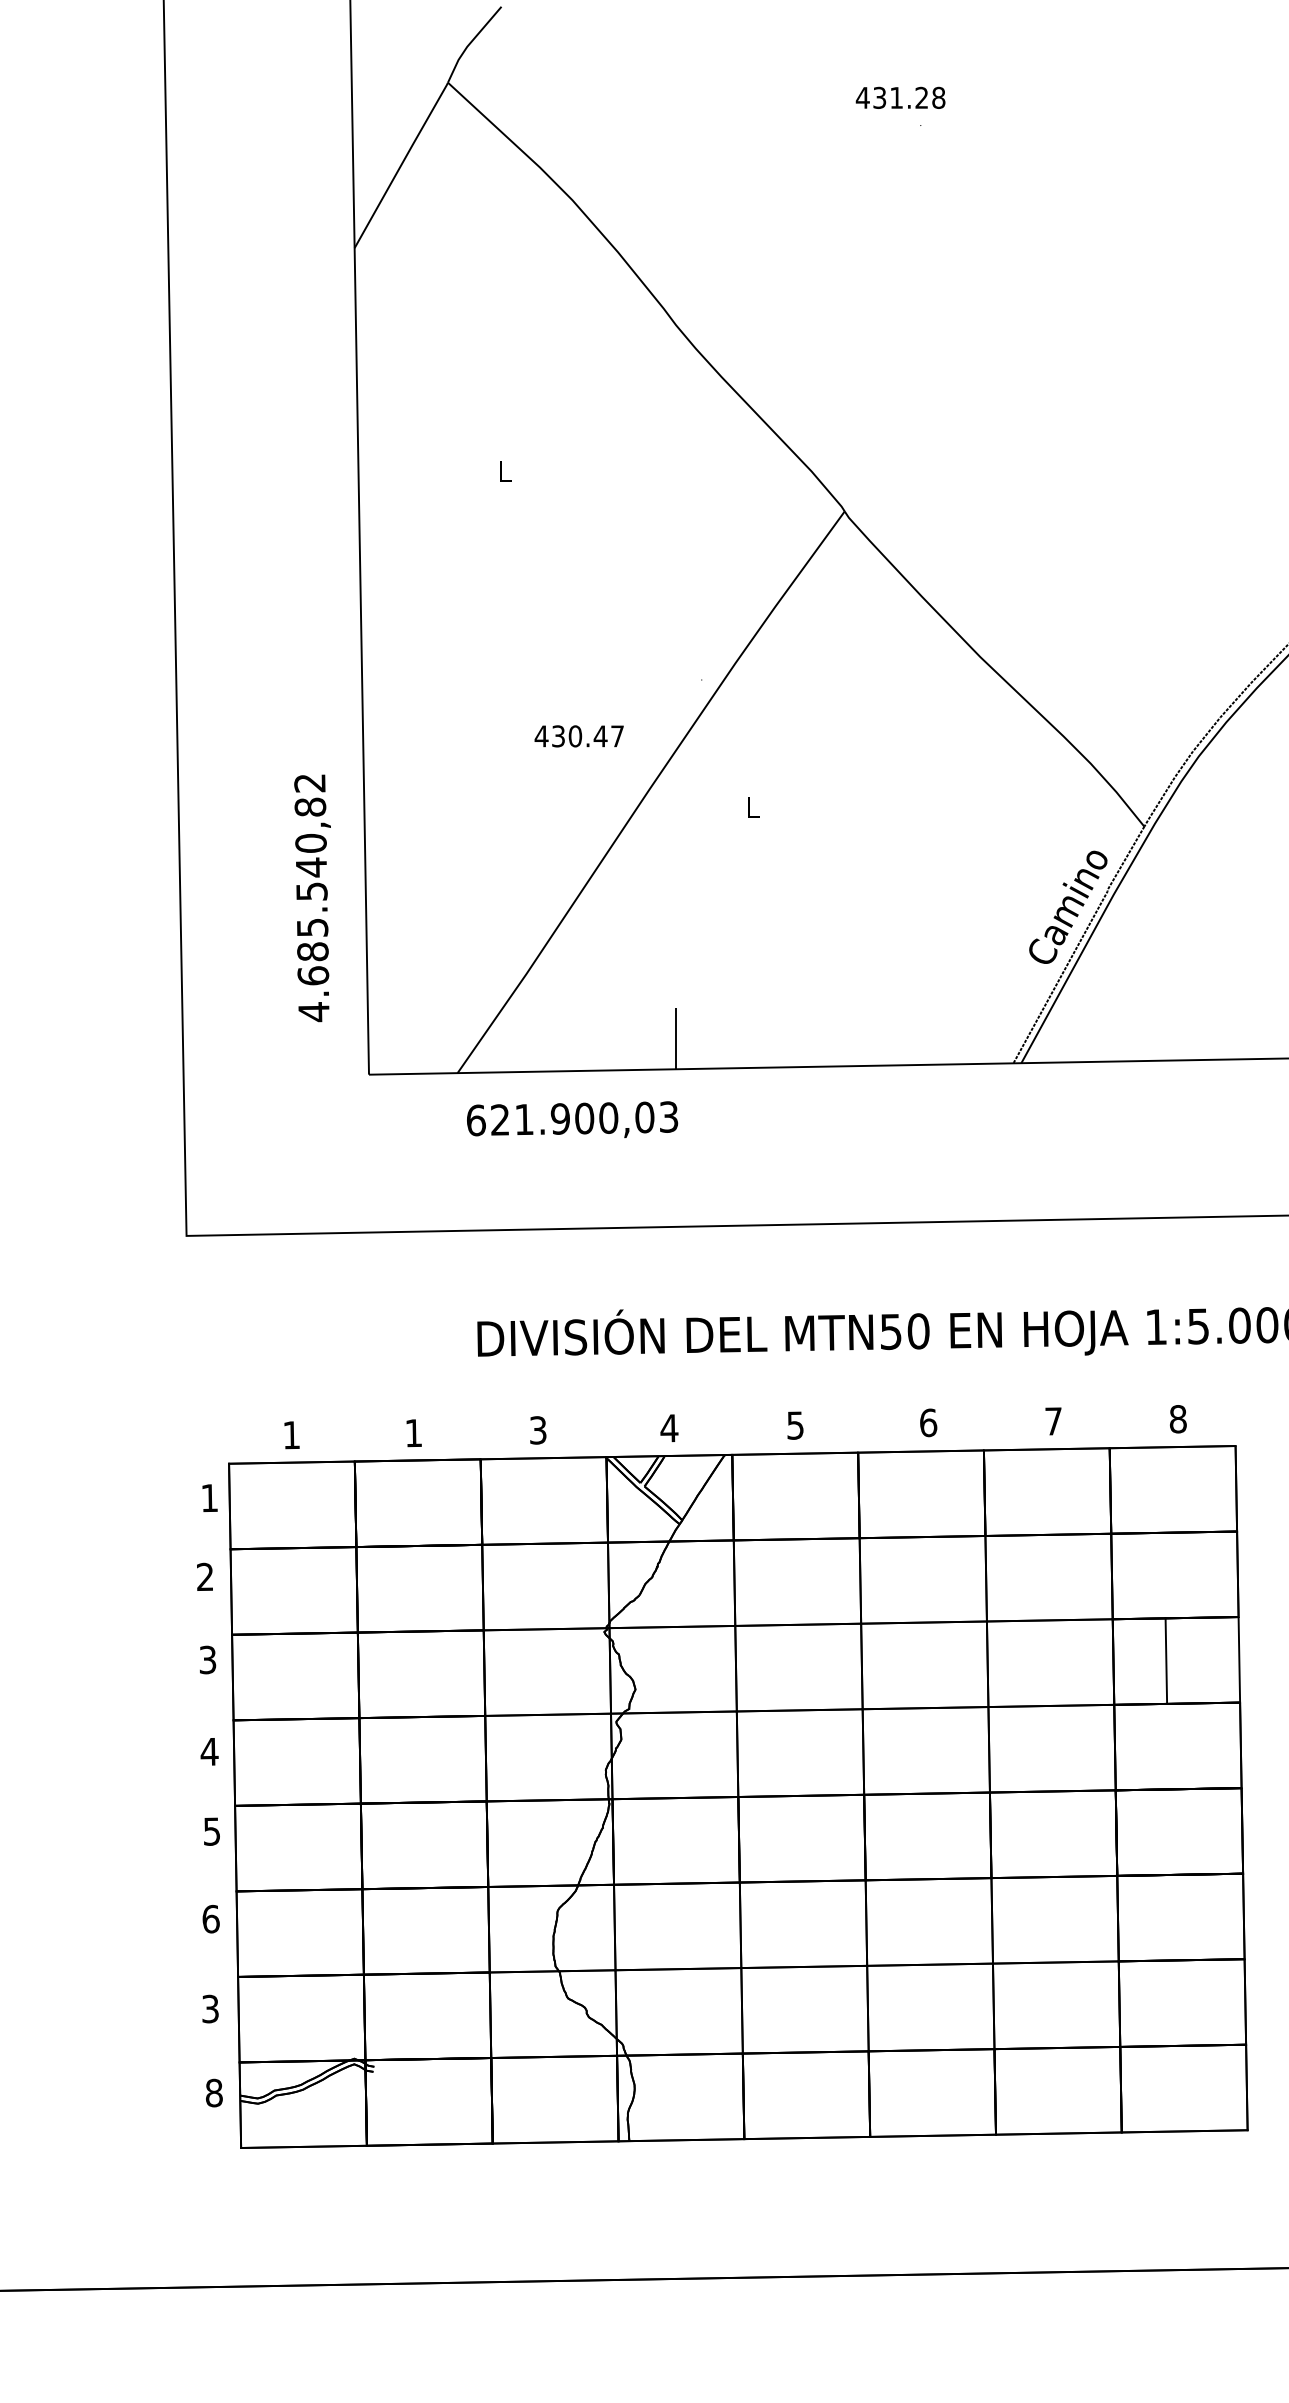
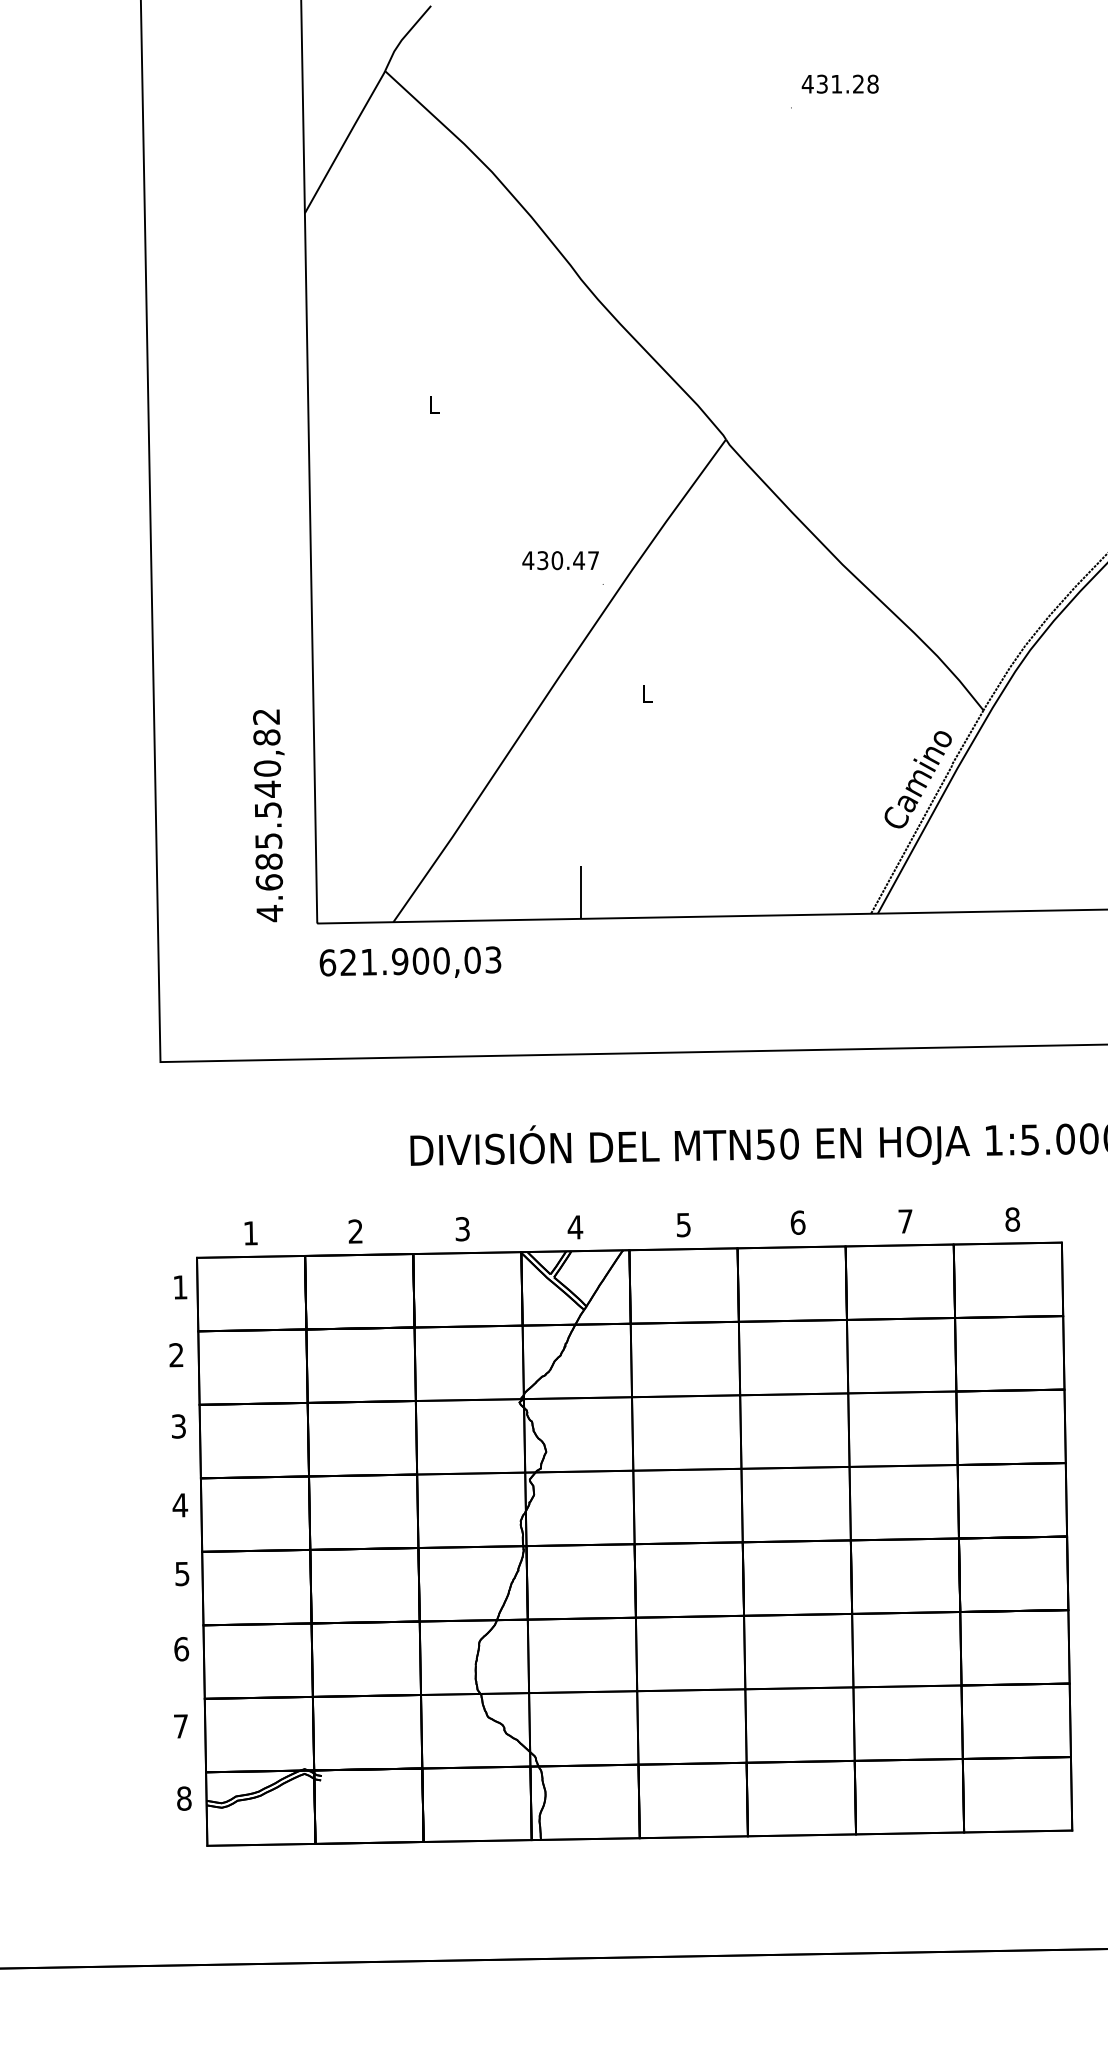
text: (900, 97) -> (840, 83), moved
text: (578, 736) -> (560, 560), moved
text: (312, 898) -> (268, 815), moved
text: (572, 1119) -> (410, 962), moved
text: (413, 1433) -> (355, 1231), 1 -> 2
line: (1166, 1660) -> (1065, 1426), moved
text: (210, 2008) -> (181, 1725), 3 -> 7

